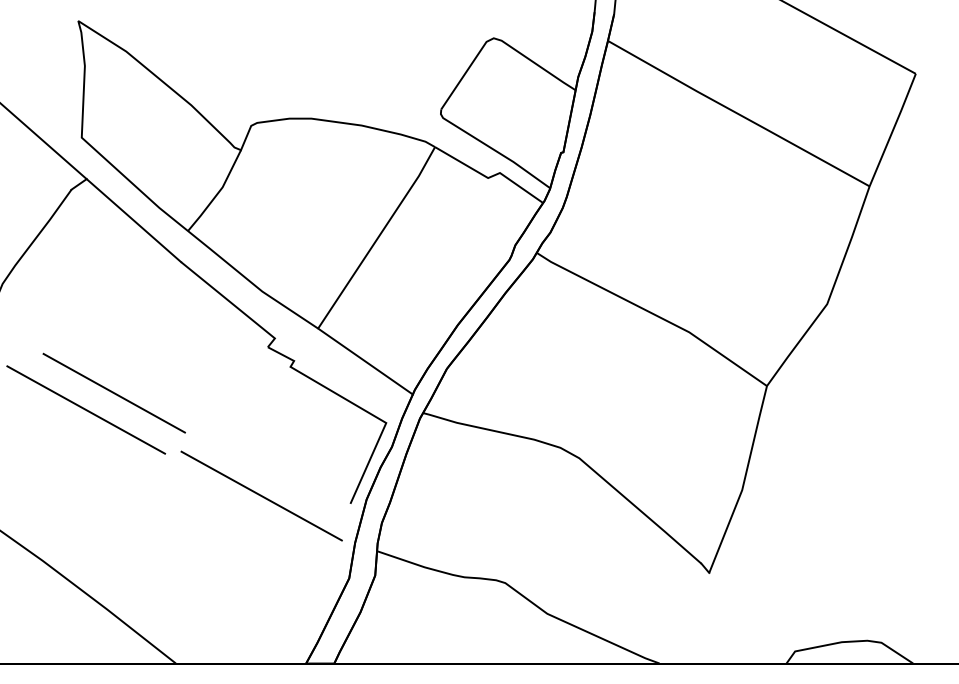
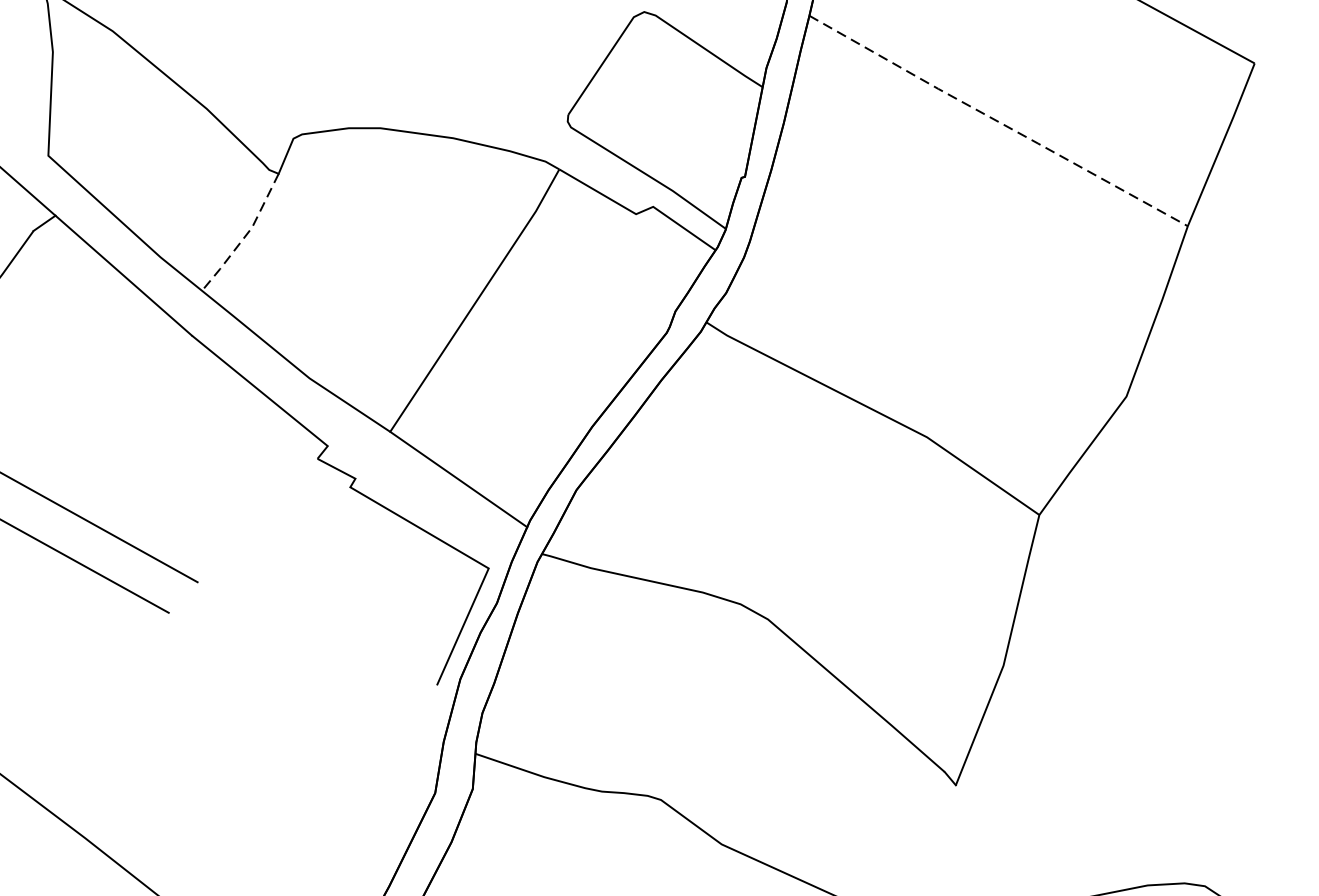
line: (738, 114) -> (998, 122), solid -> dashed
line: (217, 193) -> (244, 236), solid -> dashed
line: (261, 495) -> (308, 673), removed

